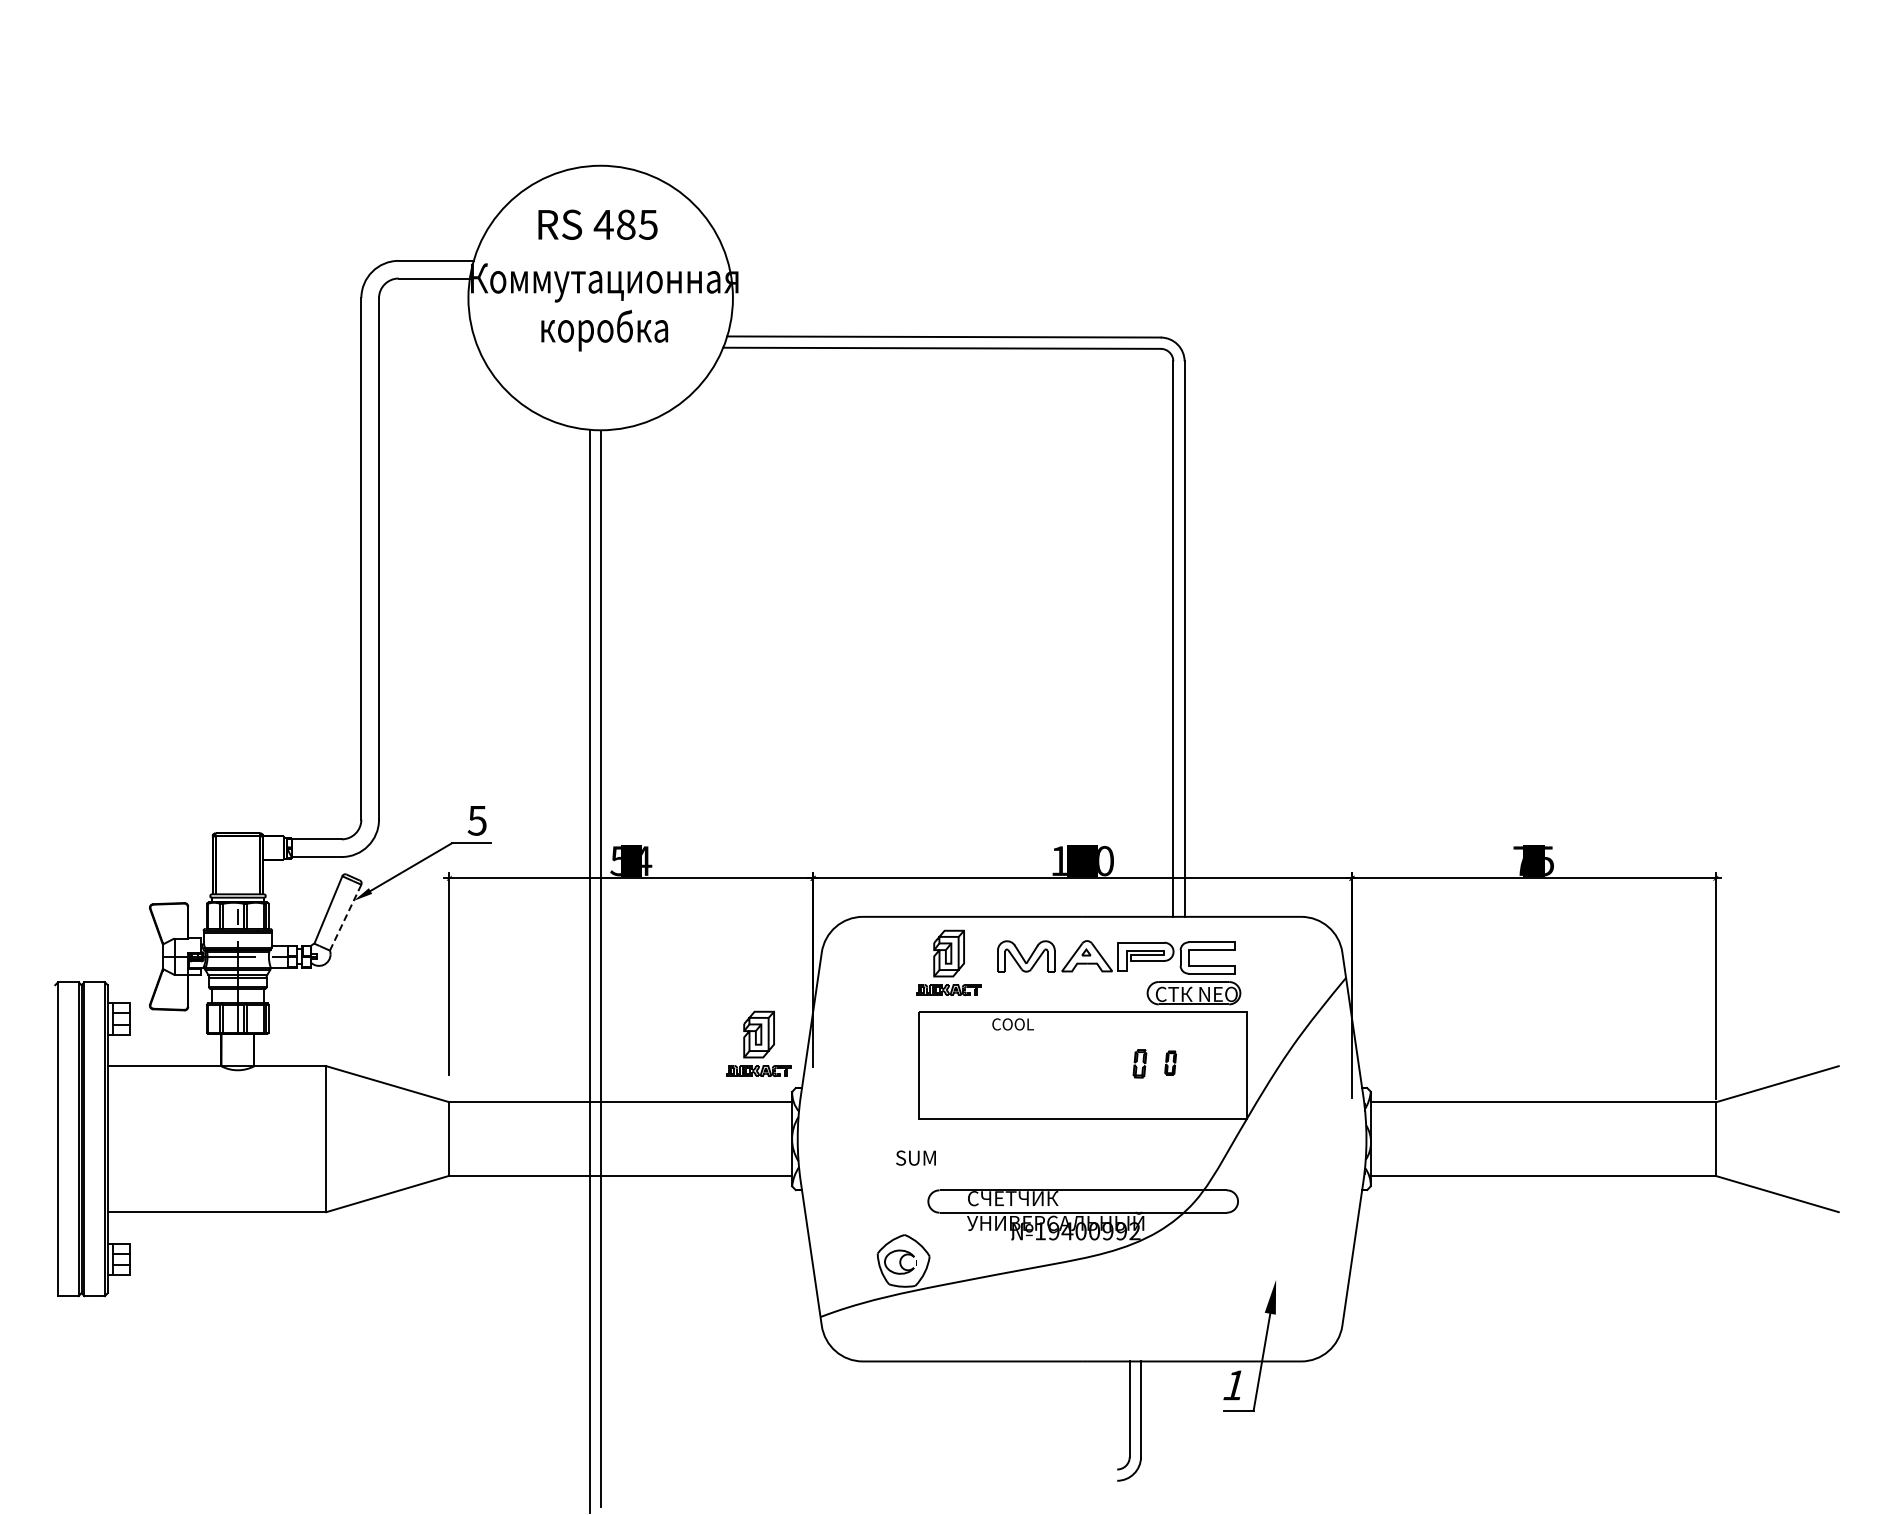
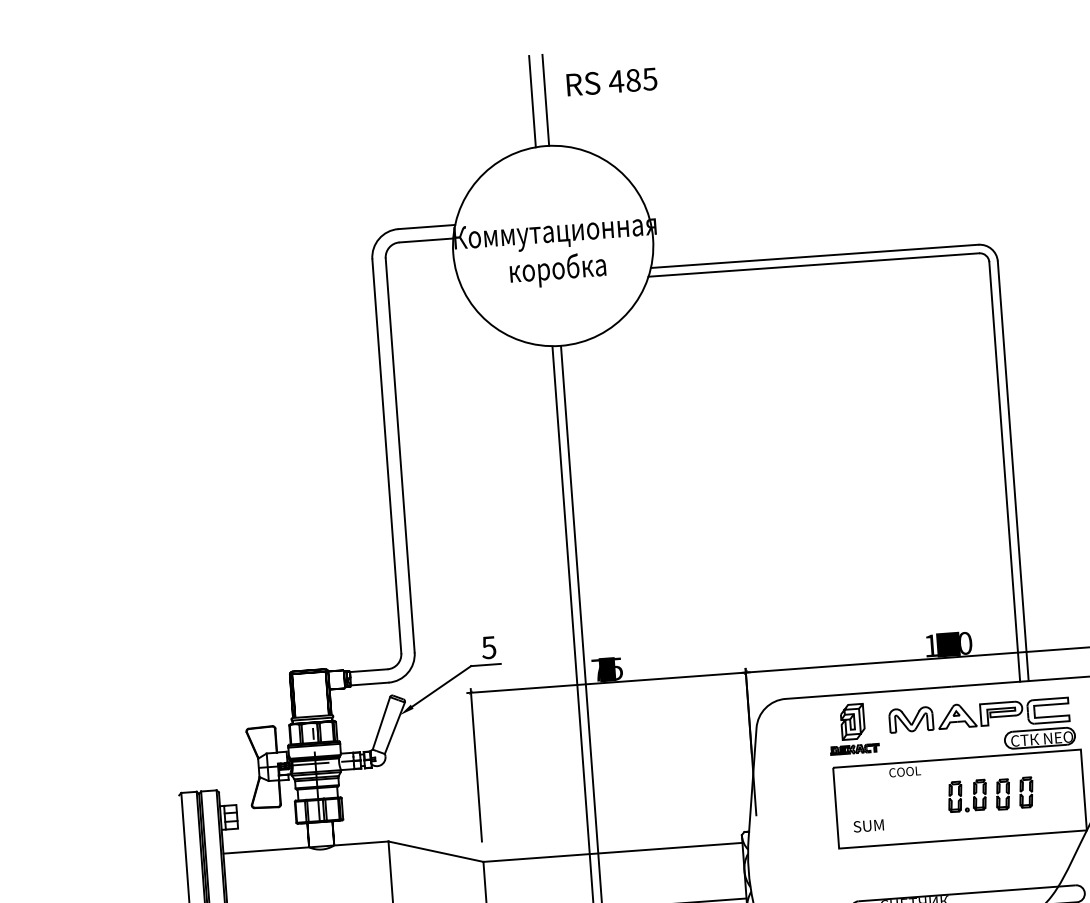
line: (587, 105) -> (532, 101), added
line: (605, 105) -> (546, 100), added
text: (597, 224) -> (611, 81), moved
text: (631, 861) -> (607, 669), 54 -> 75
line: (345, 918) -> (394, 728), dashed -> solid
part: (758, 1043) -> (713, 800), removed
part: (1085, 1062) -> (961, 796), added
part: (1170, 1062) -> (1026, 791), size x1.67
part: (1139, 1063) -> (1002, 794), size x1.43
text: (915, 1157) -> (868, 825), moved

